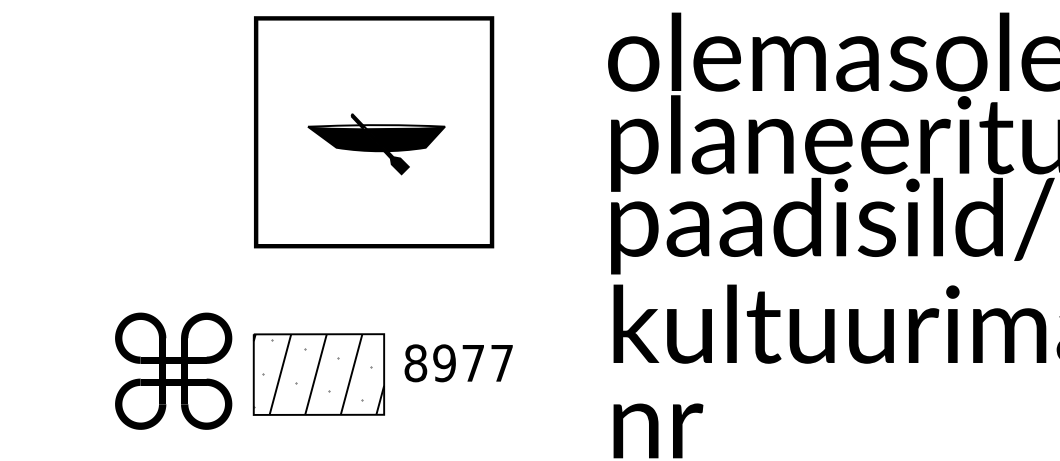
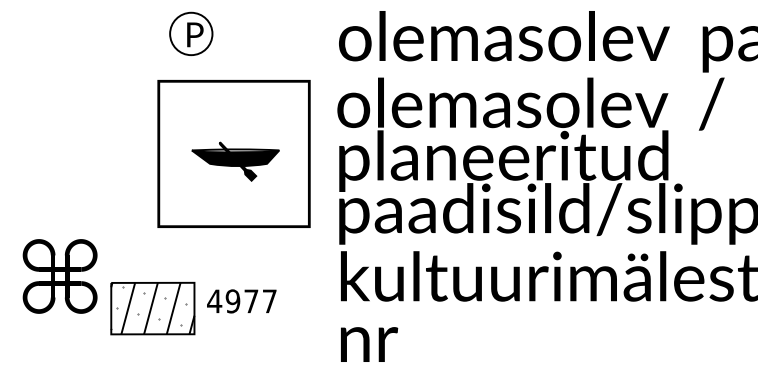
part: (373, 131) -> (233, 153), moved
text: (415, 363) -> (214, 301), 8977 -> 4977
part: (172, 371) -> (59, 276), moved

